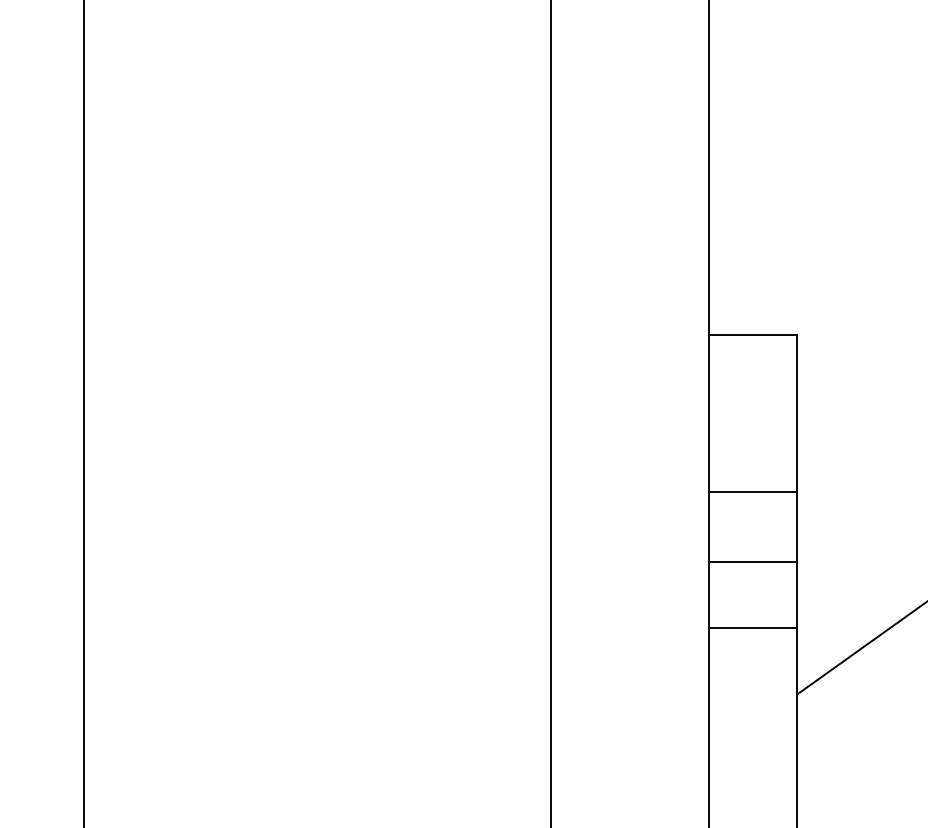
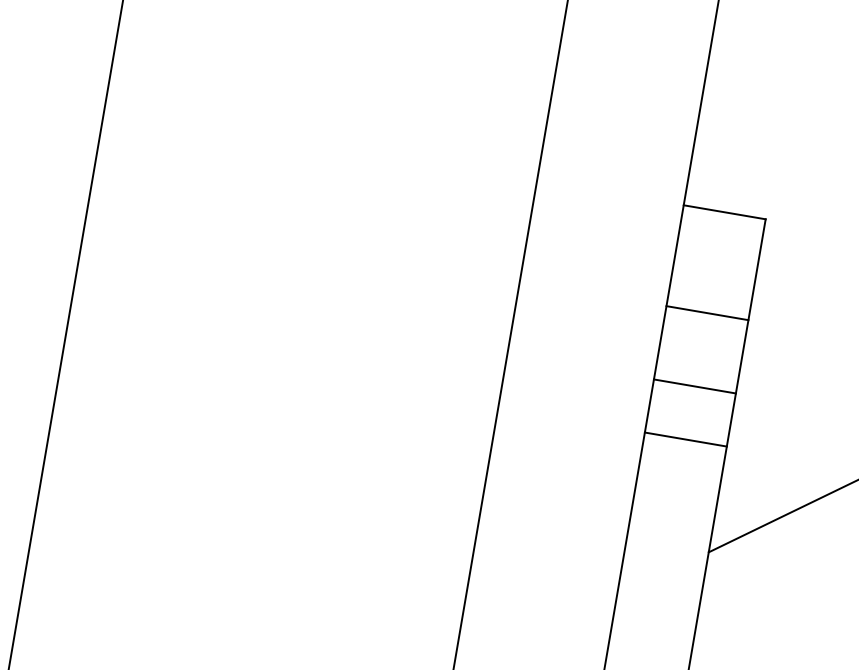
line: (752, 491) -> (707, 312), moved
line: (752, 562) -> (694, 386), moved
line: (752, 628) -> (685, 439), moved

